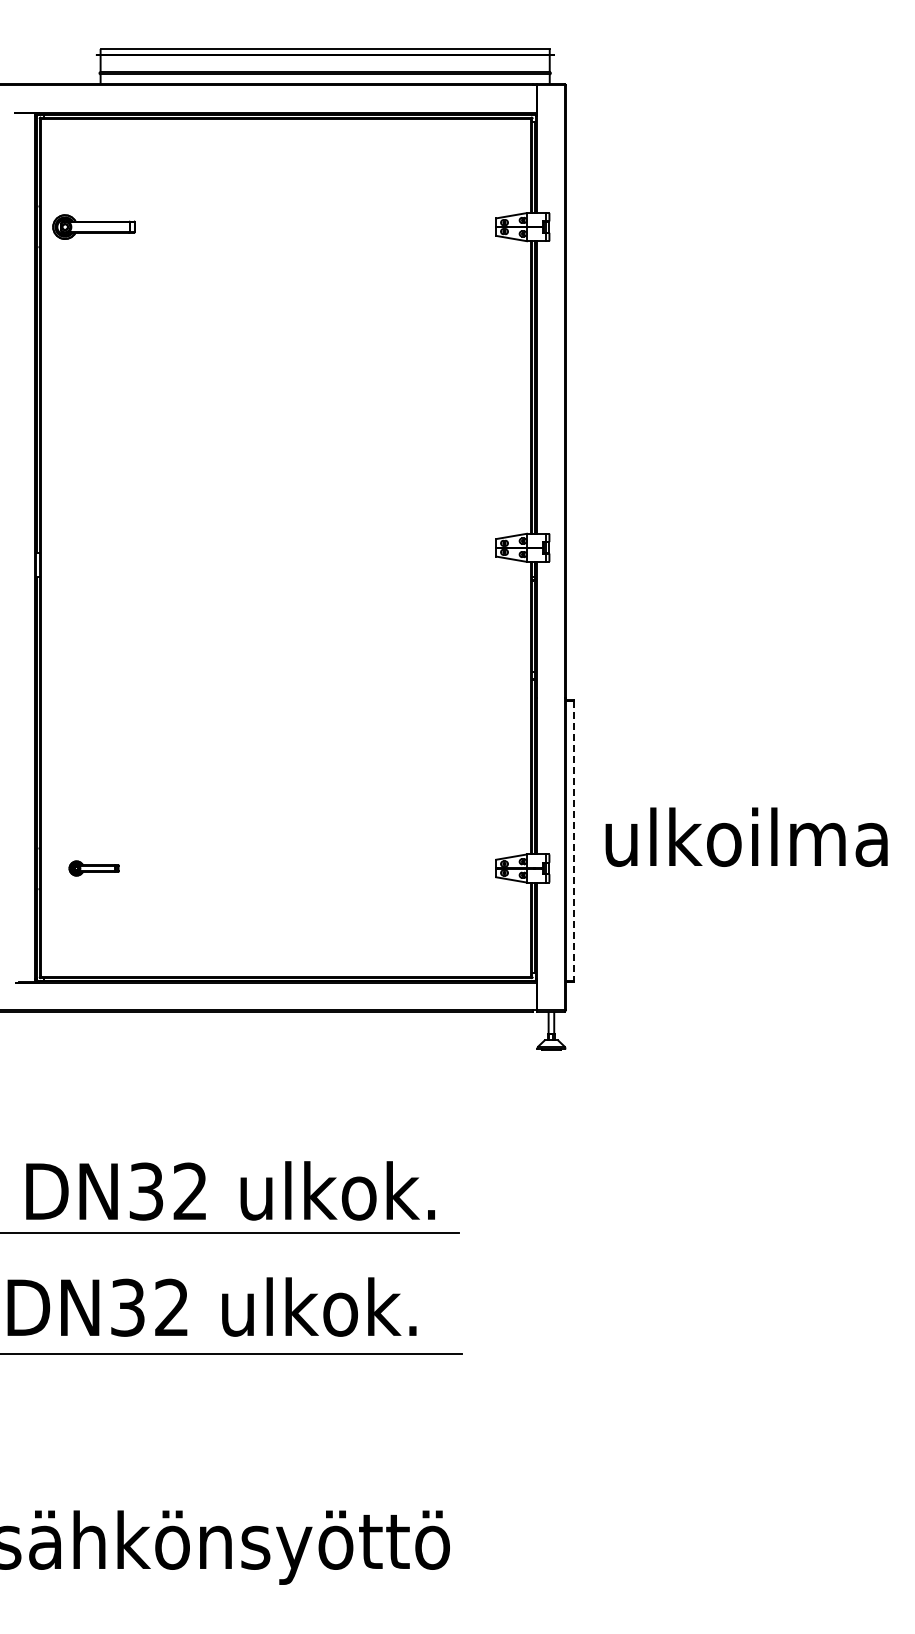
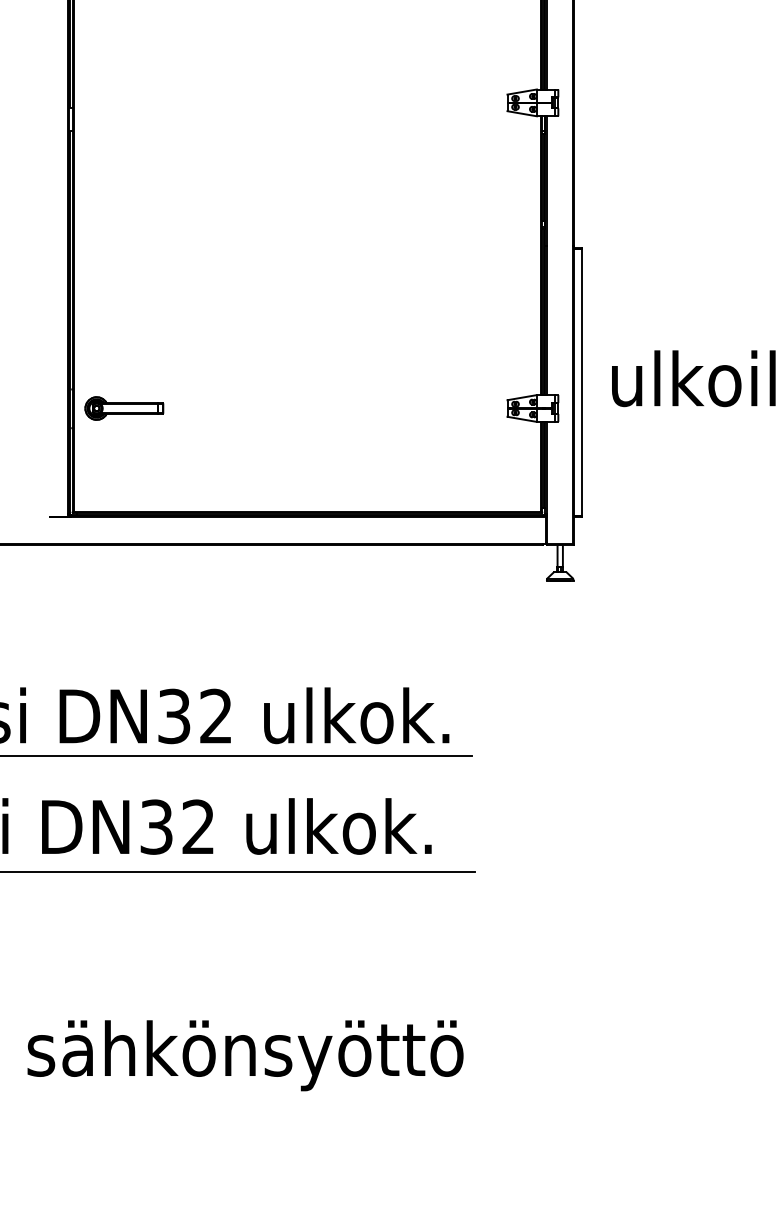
line: (573, 841) -> (581, 382), dashed -> solid
part: (93, 868) -> (123, 408), size x1.67

